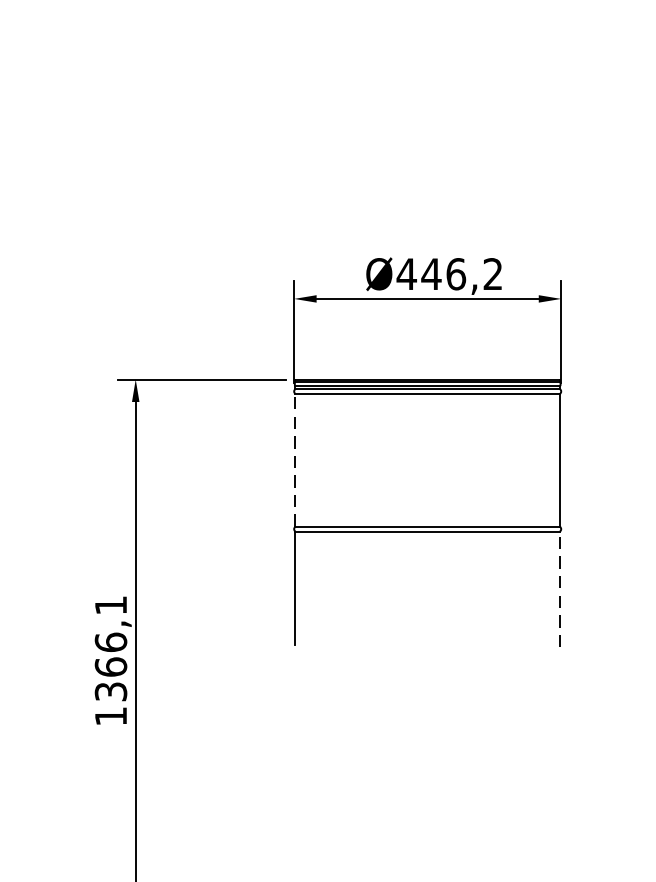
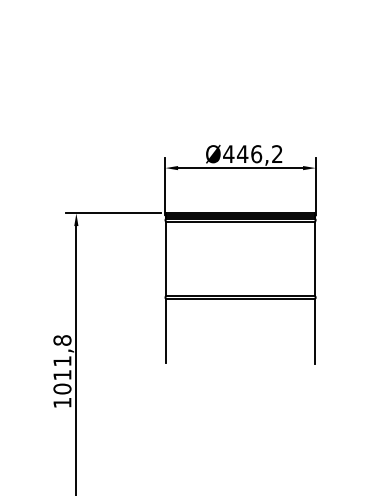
line: (295, 459) -> (166, 258), dashed -> solid
line: (559, 587) -> (314, 330), dashed -> solid
text: (111, 648) -> (62, 364), 1366,1 -> 1011,8

